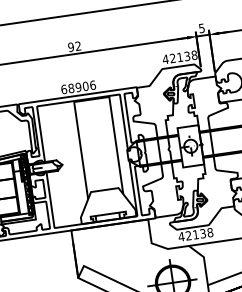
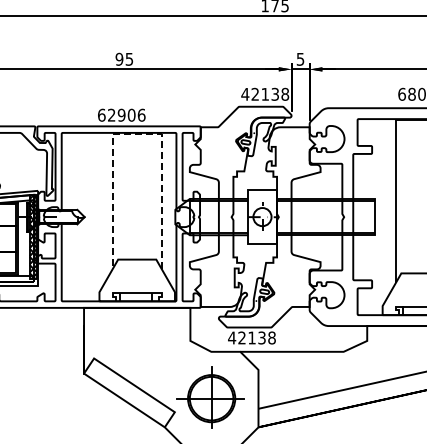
text: (78, 45) -> (129, 58), 92 -> 95
text: (71, 87) -> (111, 114), 68906 -> 62906
line: (91, 99) -> (136, 134), solid -> dashed

